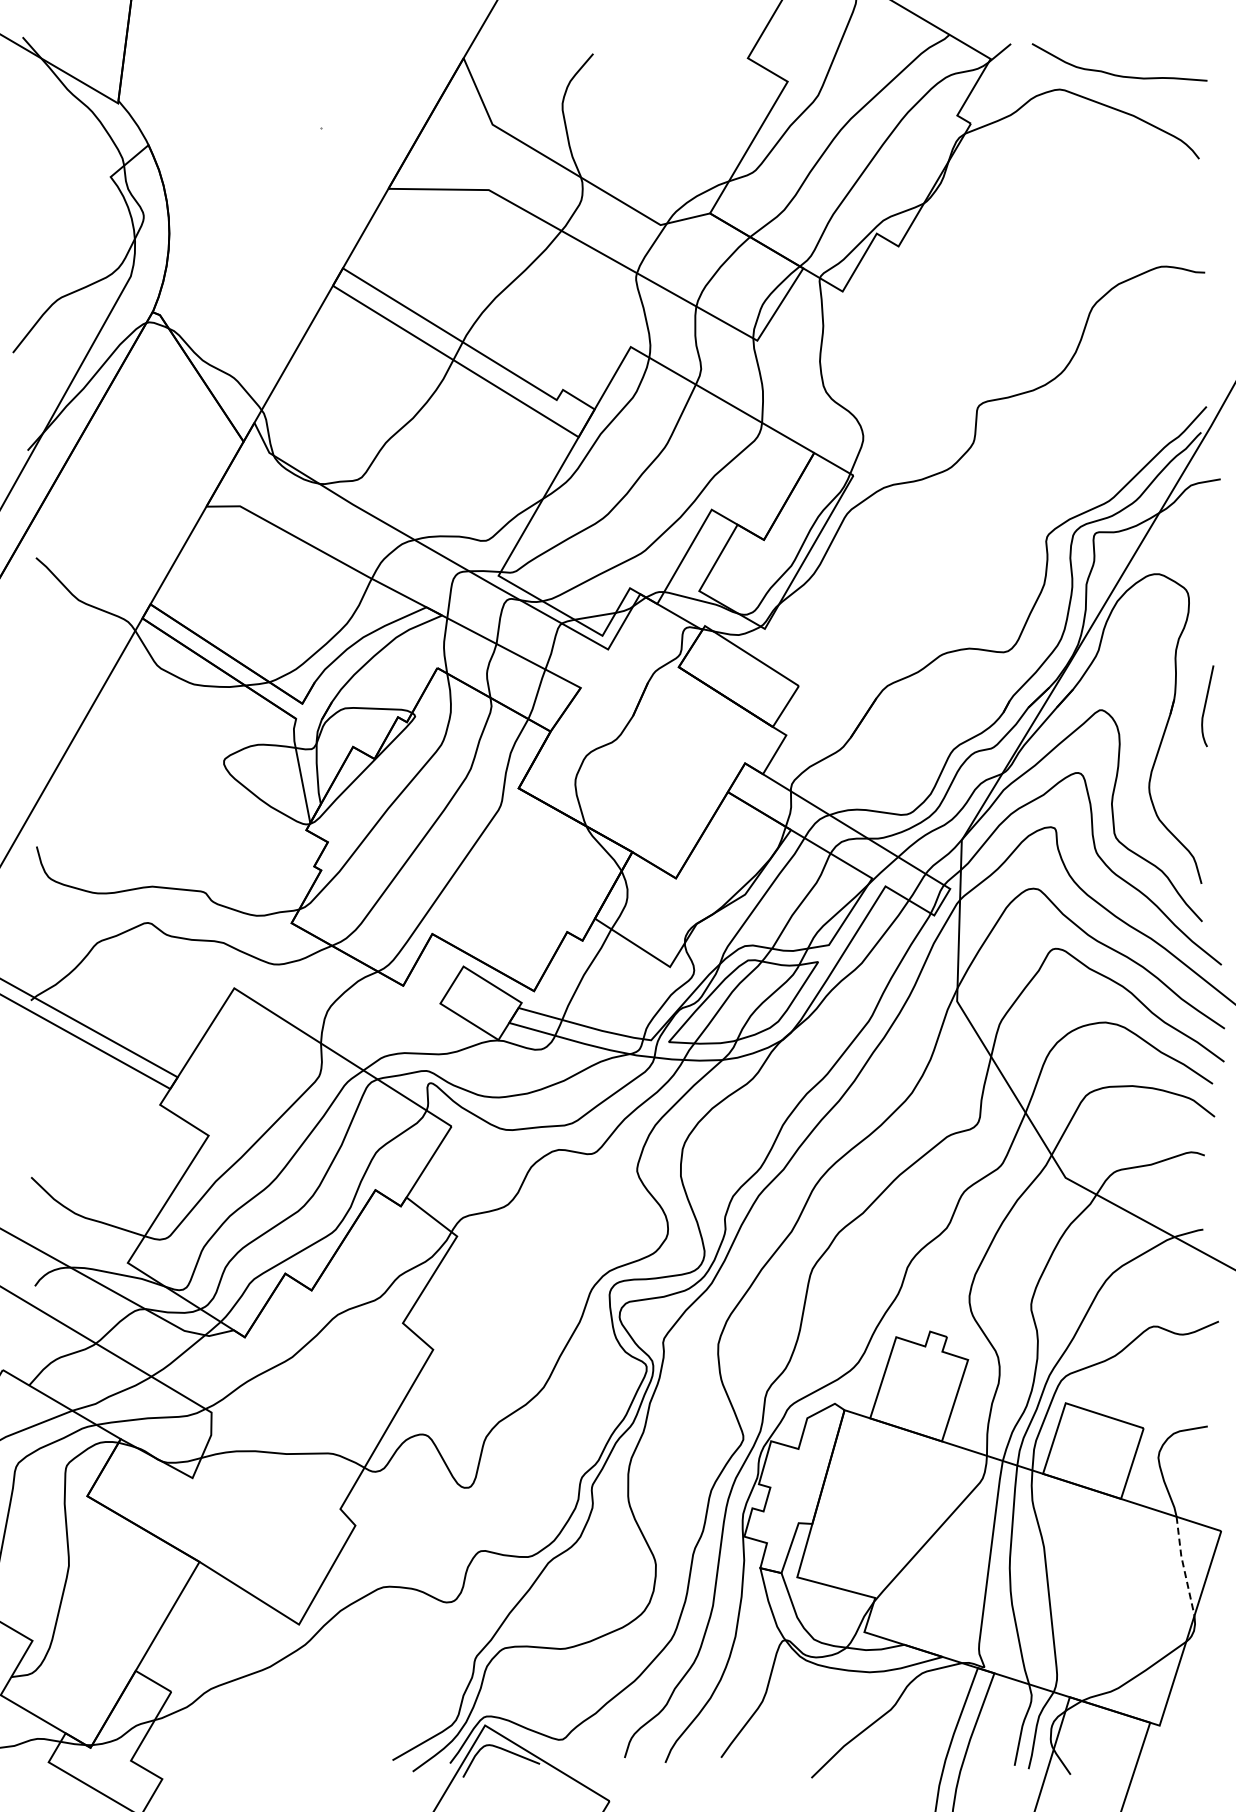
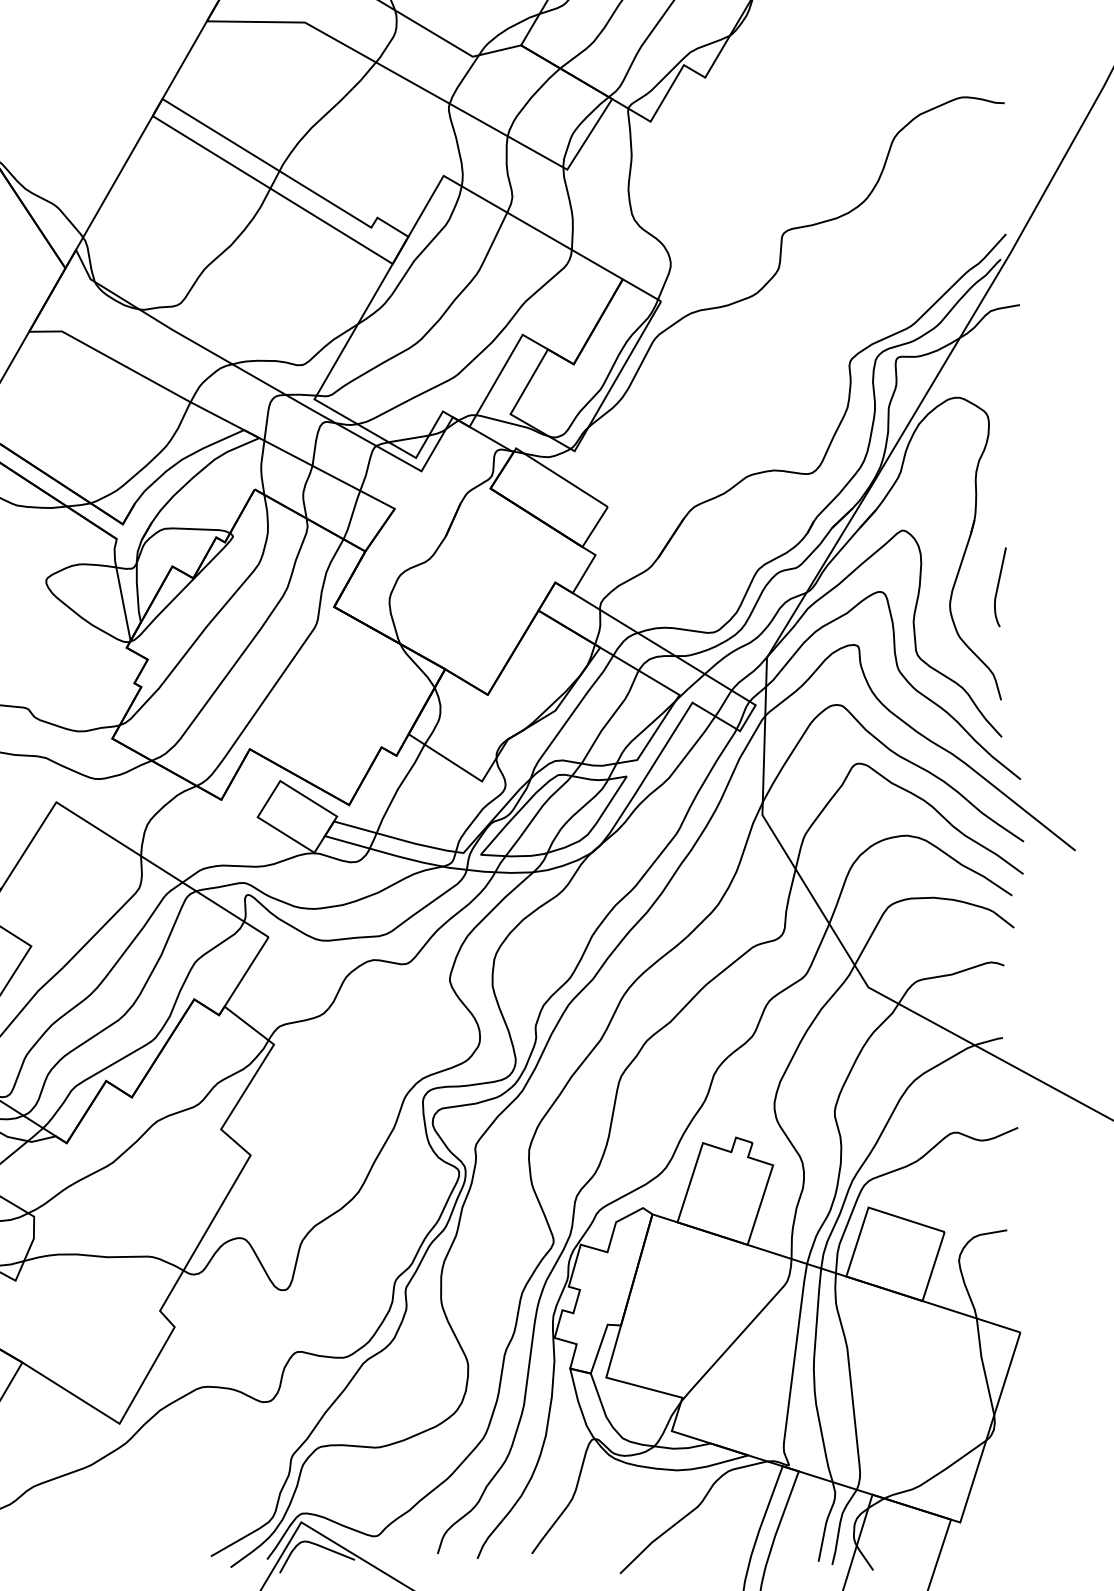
curve: (1205, 706) -> (998, 587), moved
line: (1183, 1566) -> (983, 1367), dashed -> solid

